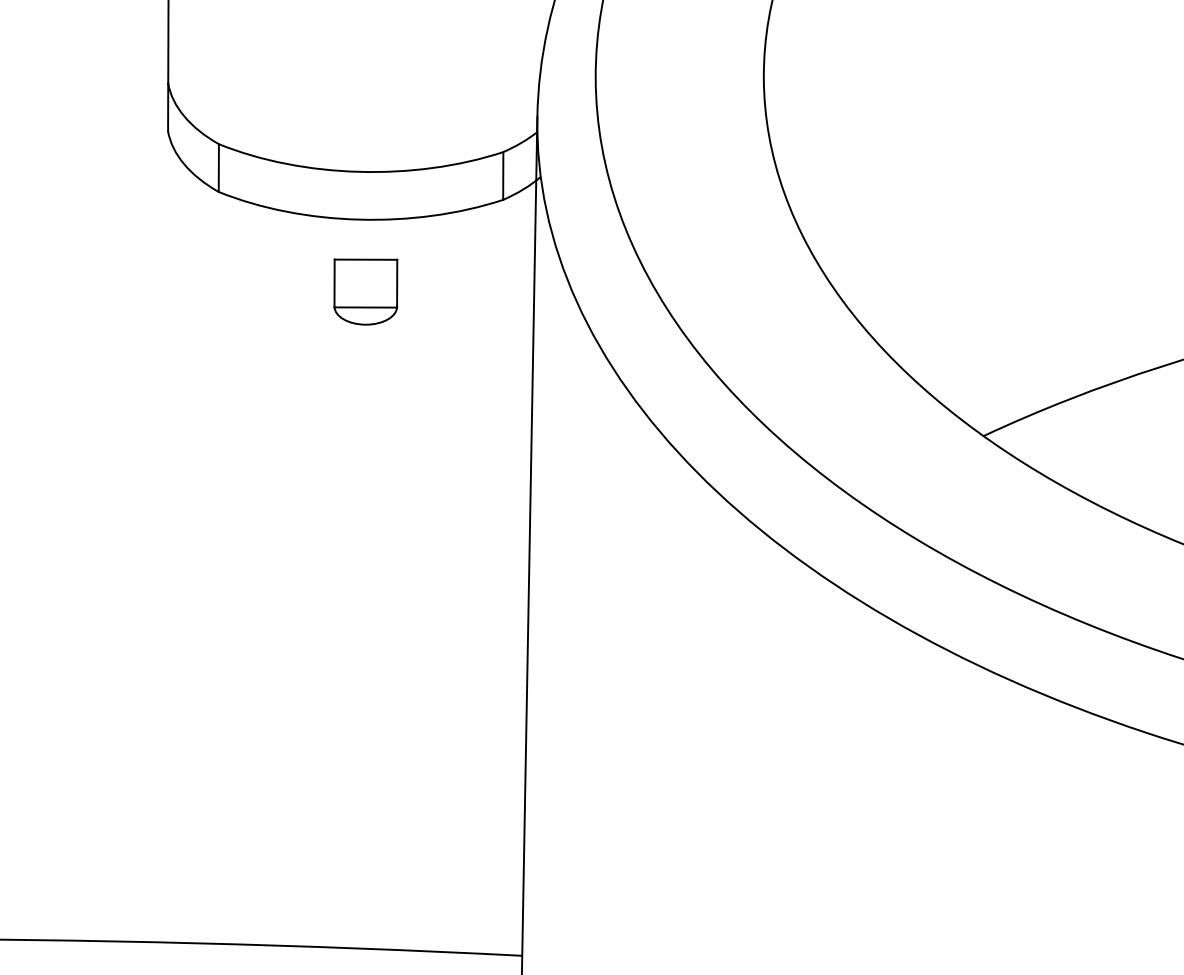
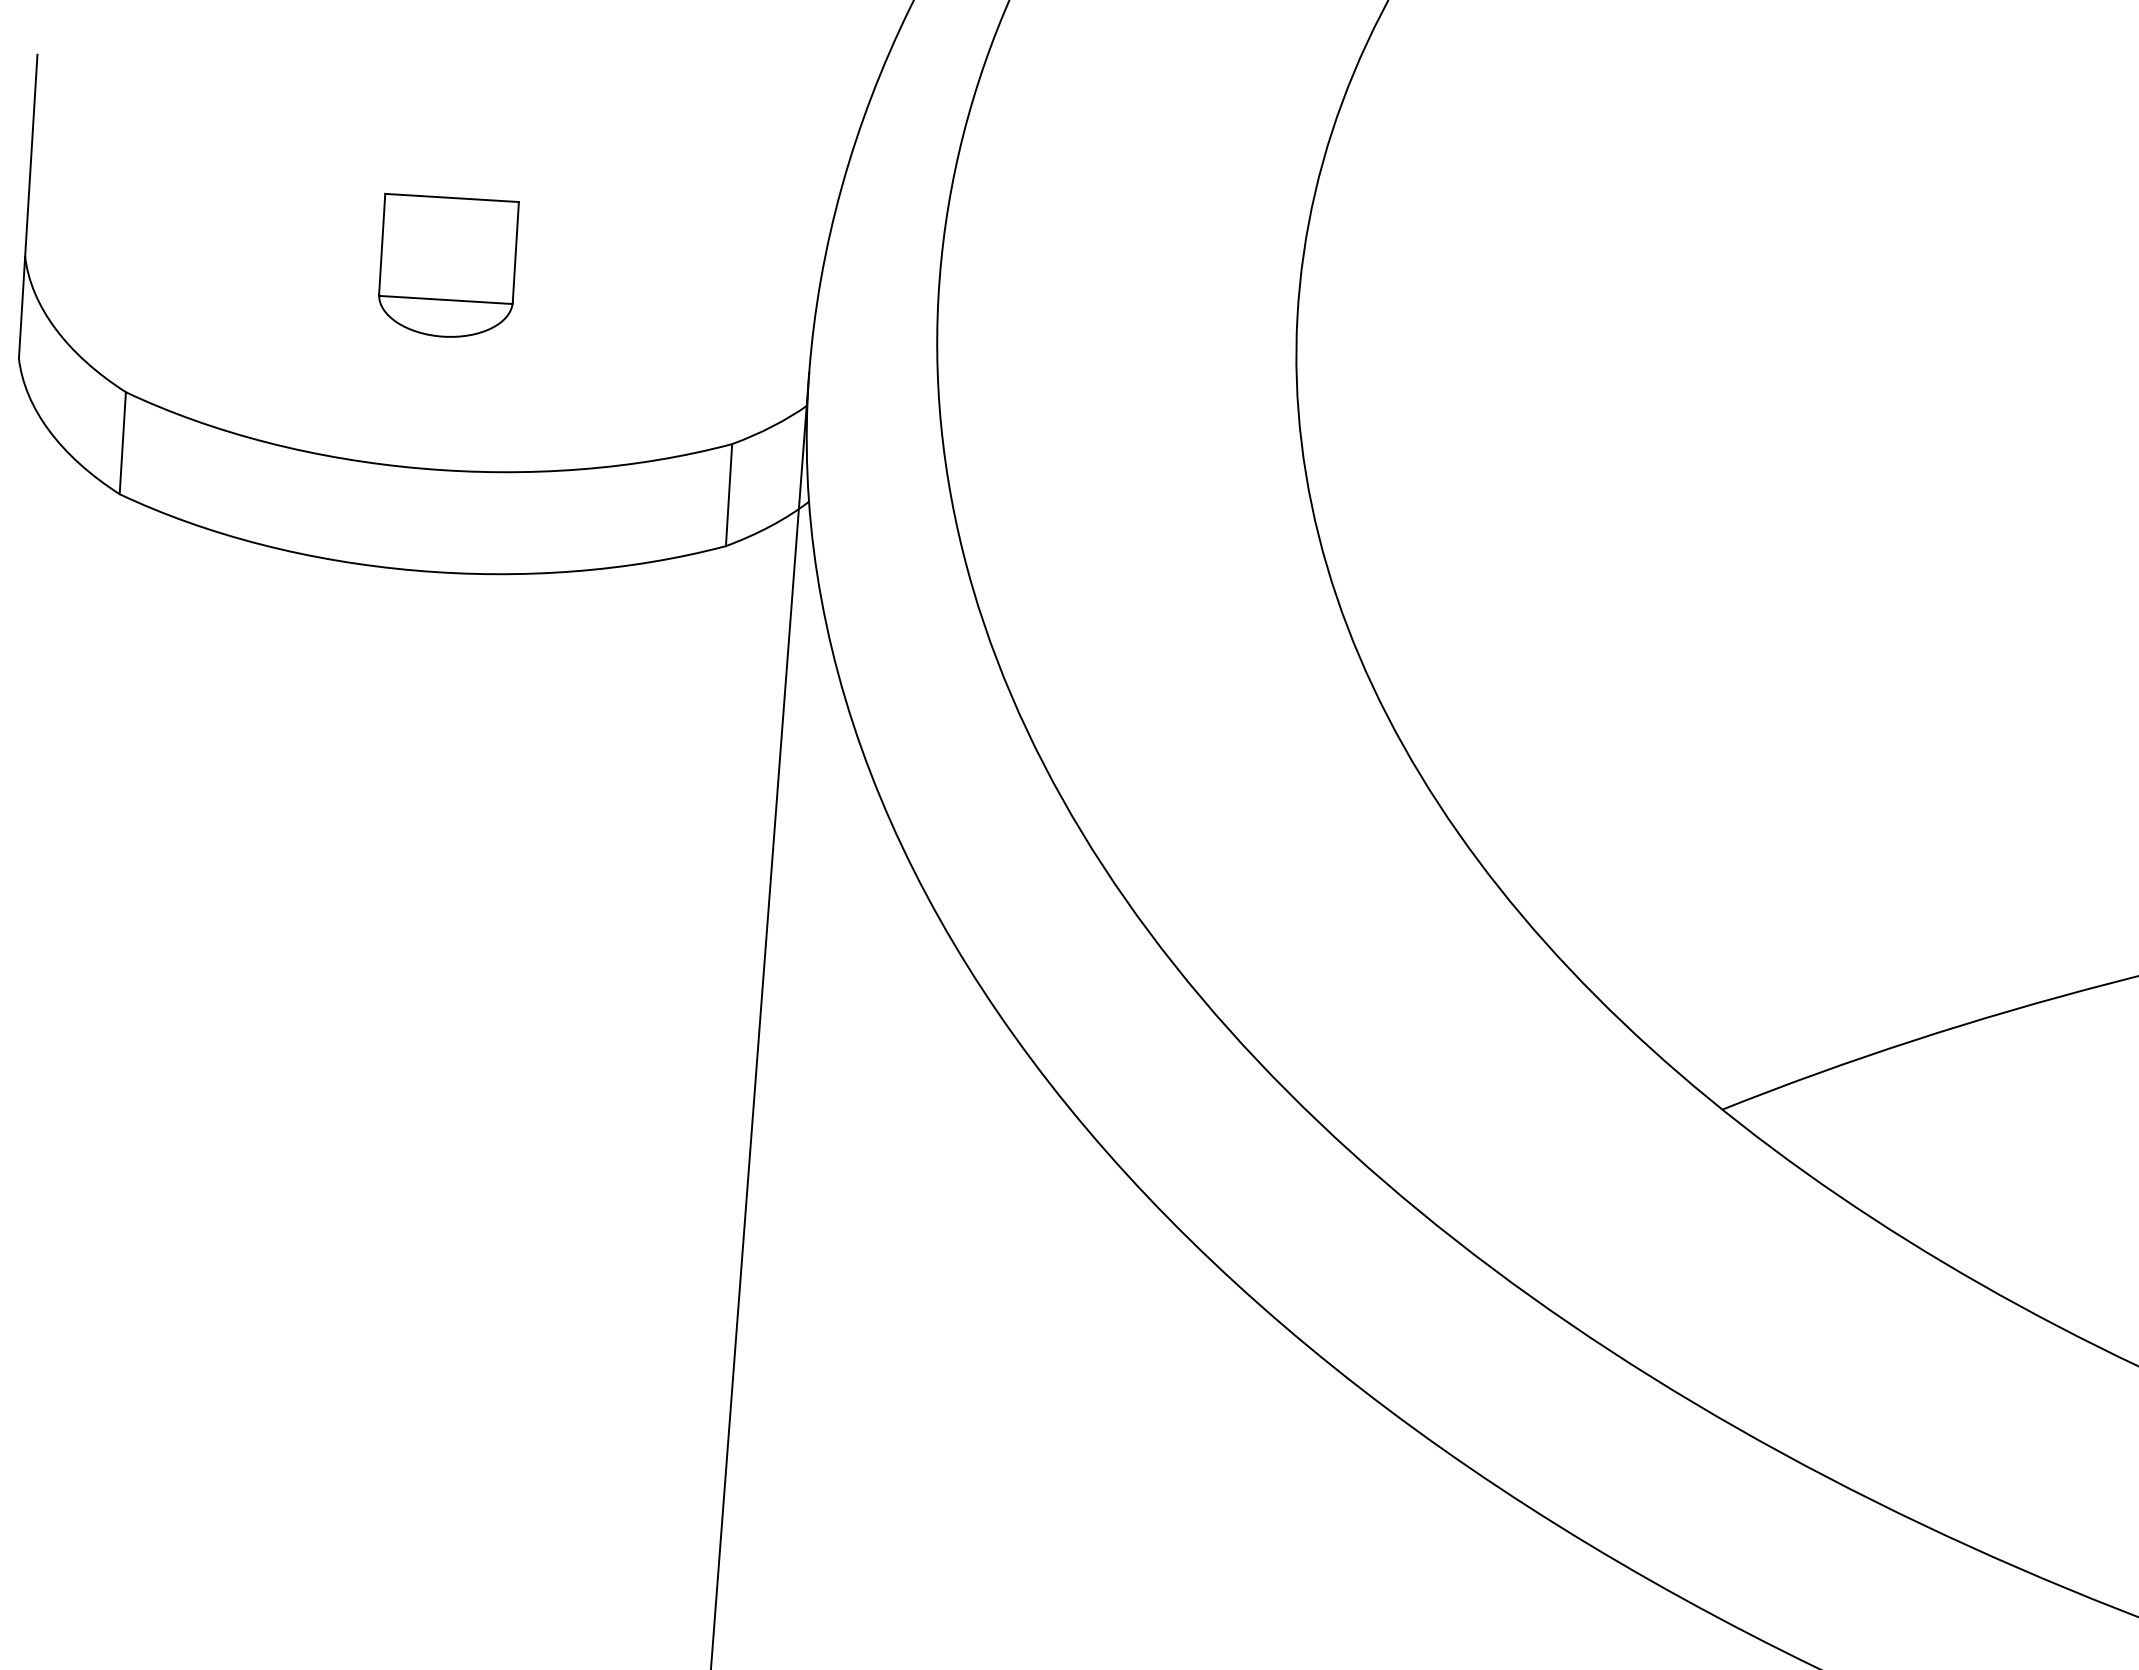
part: (365, 291) -> (447, 265), moved

